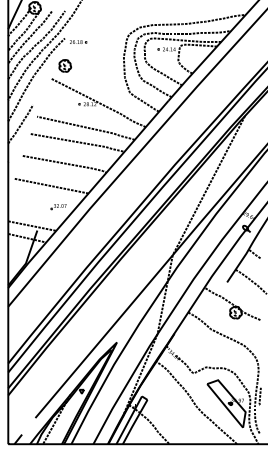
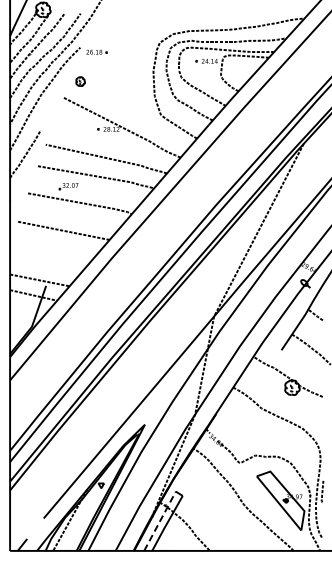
part: (65, 65) -> (80, 81), size x0.6
part: (58, 206) -> (68, 186), moved
line: (129, 420) -> (160, 521), solid -> dashed

